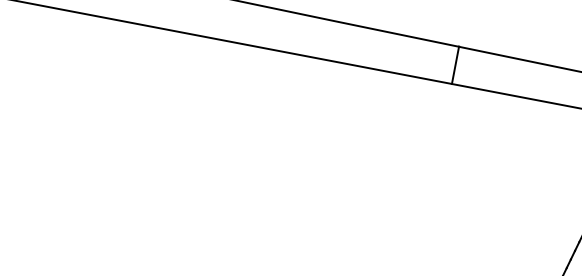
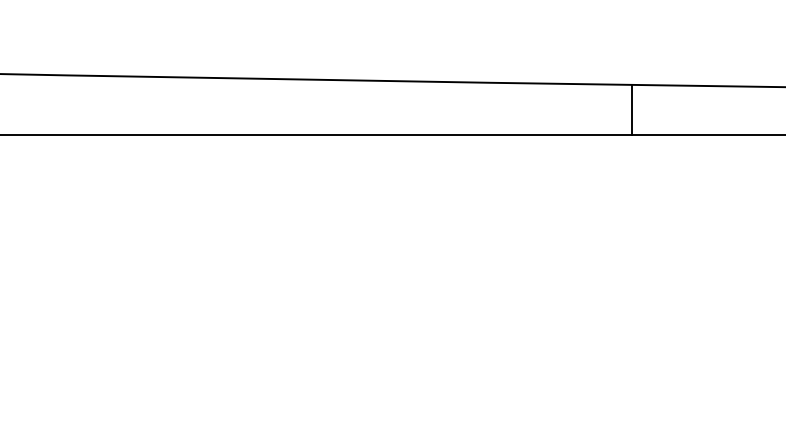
line: (455, 65) -> (632, 109), moved

